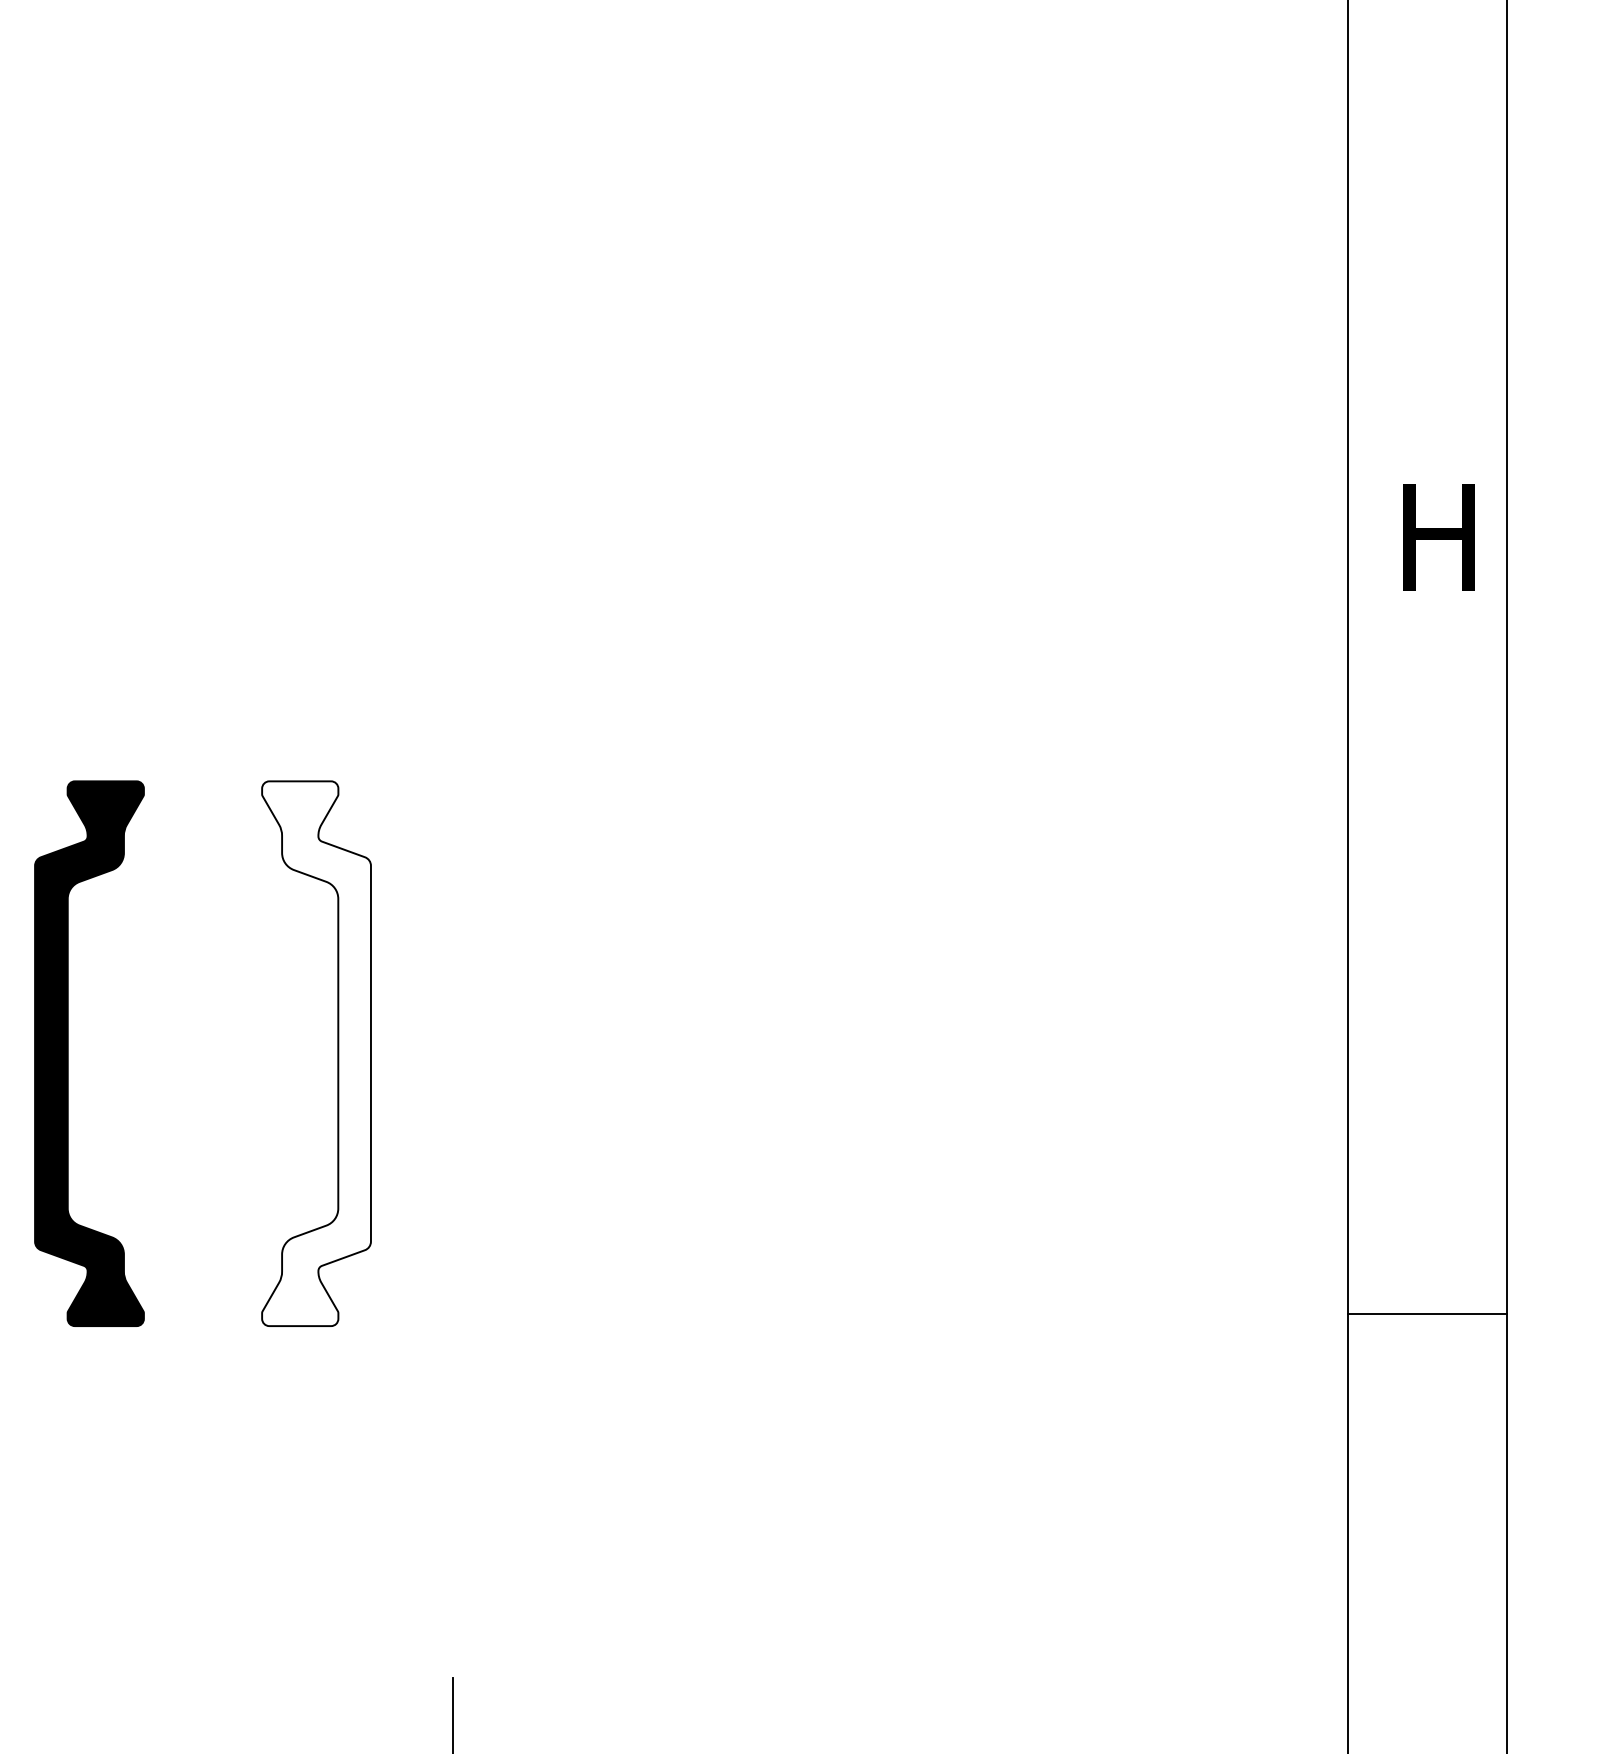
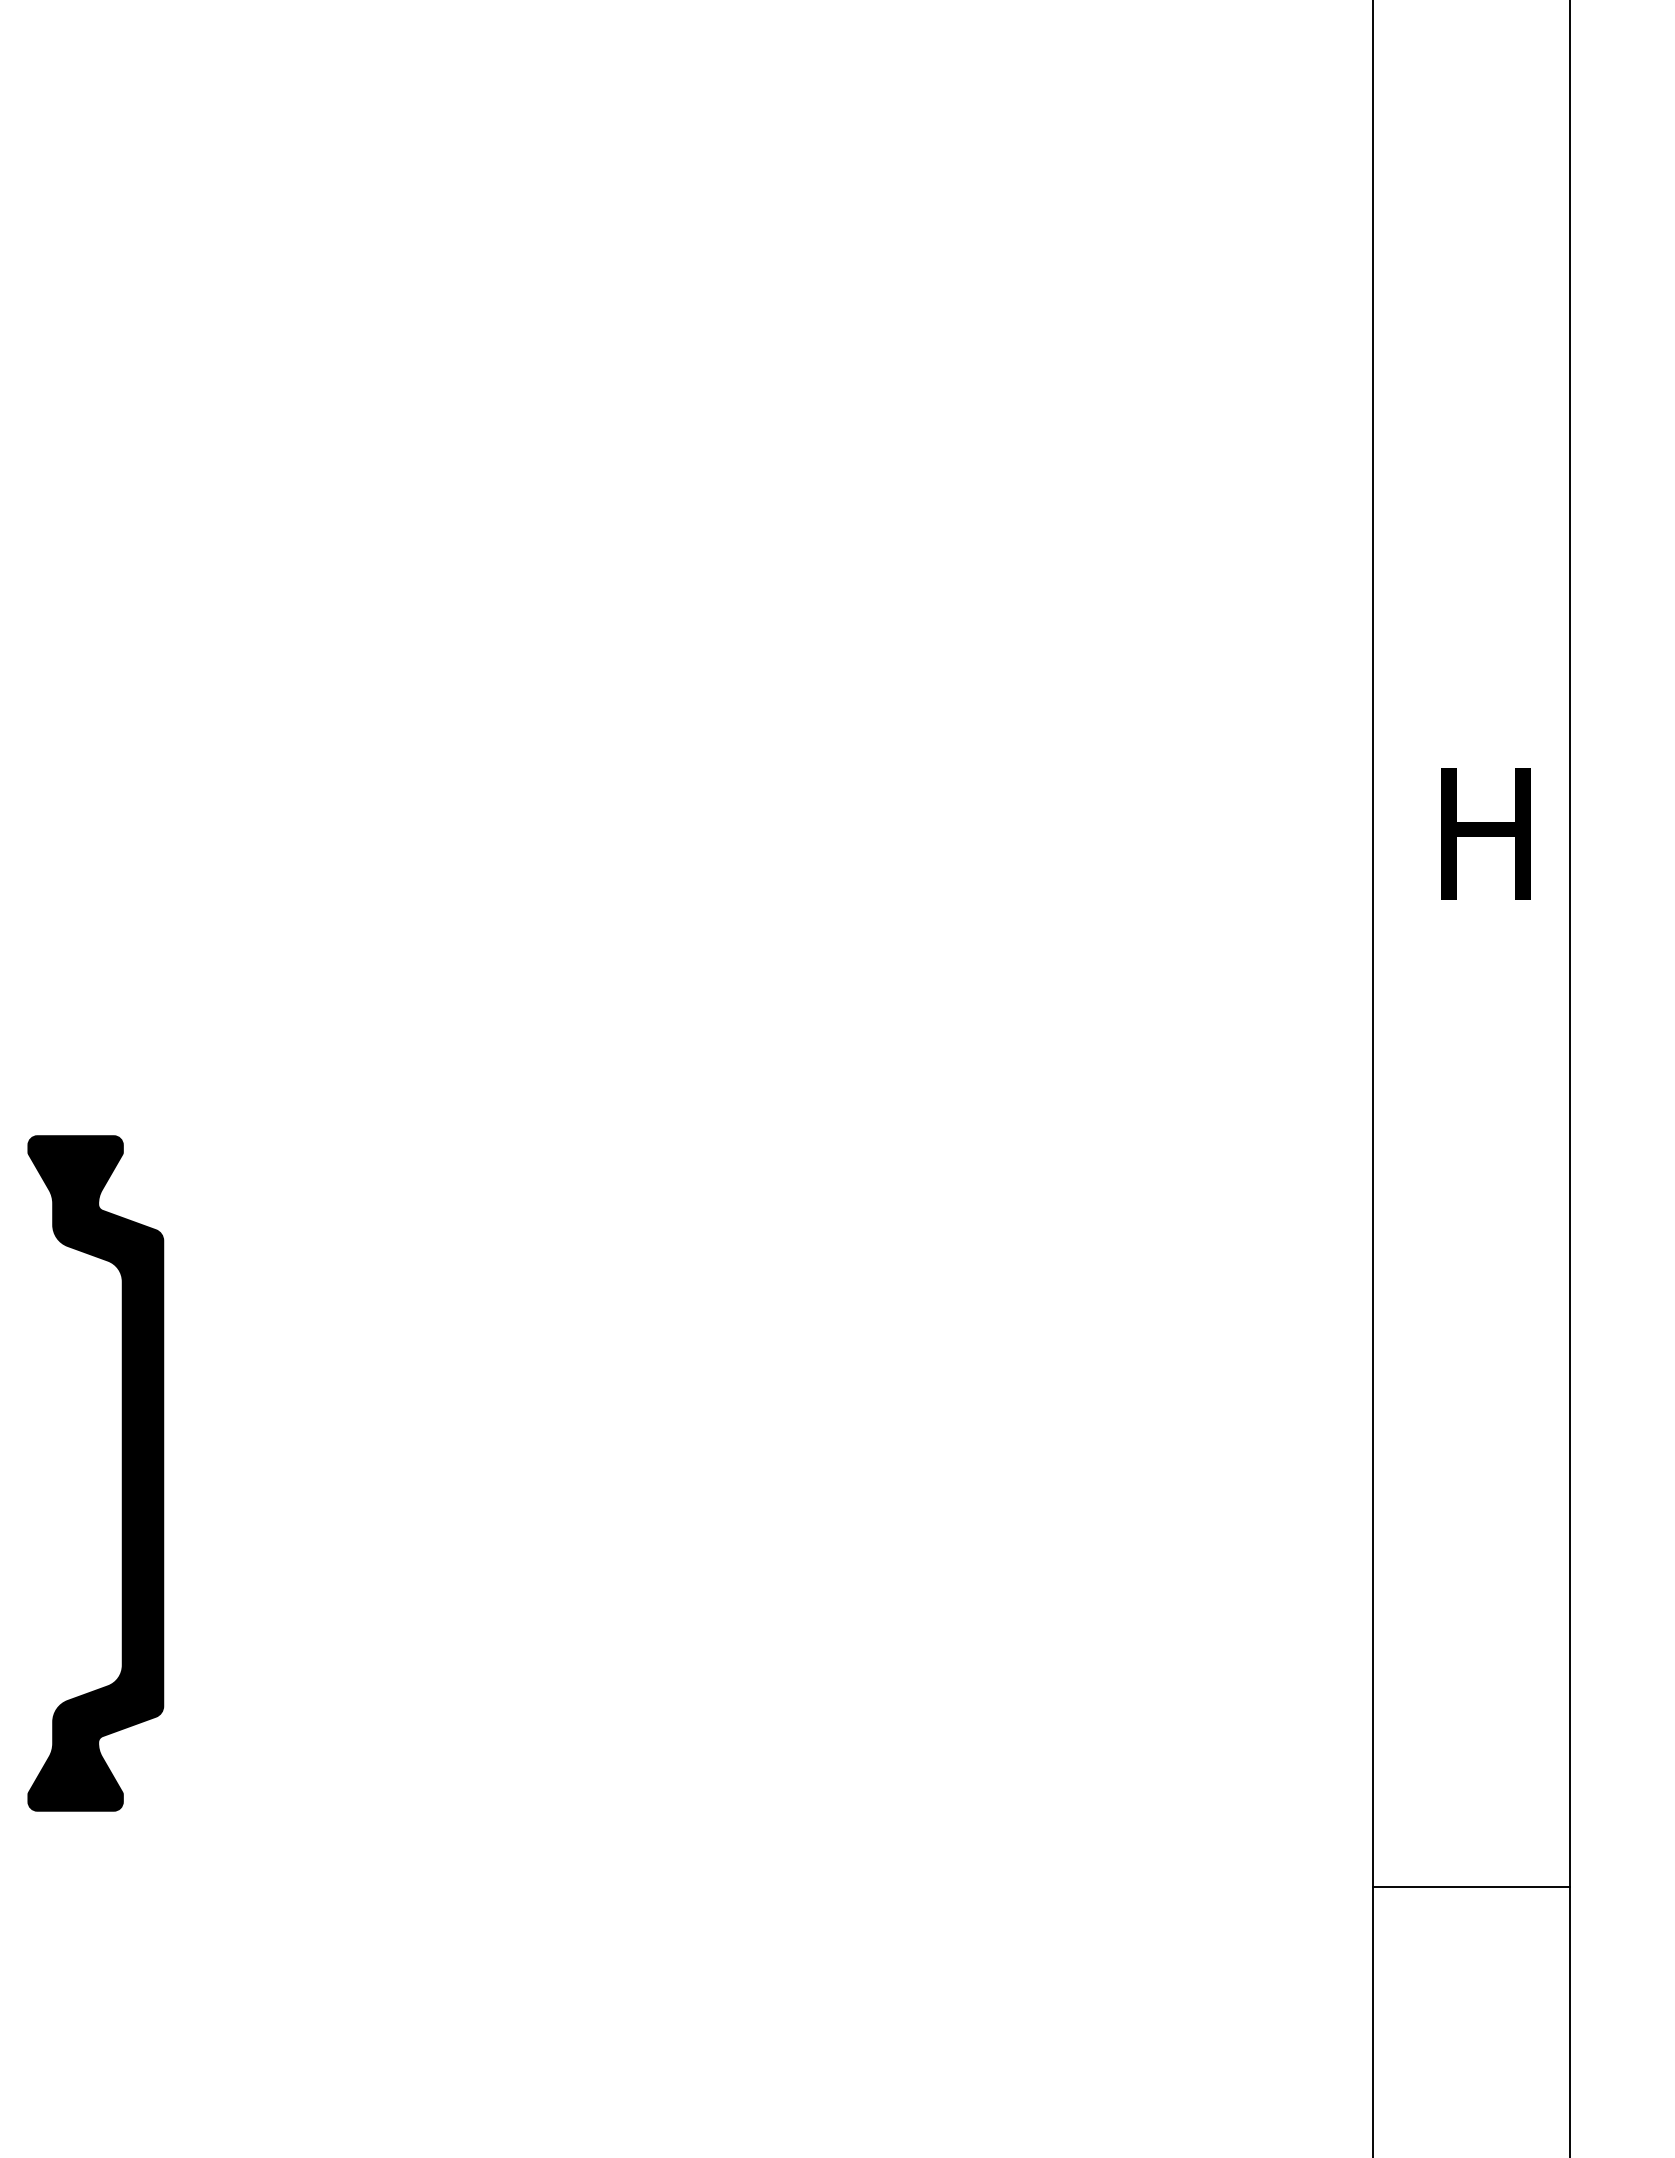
fill: (316, 1053) -> (95, 1473), added
line: (1427, 1314) -> (1471, 1886), moved

